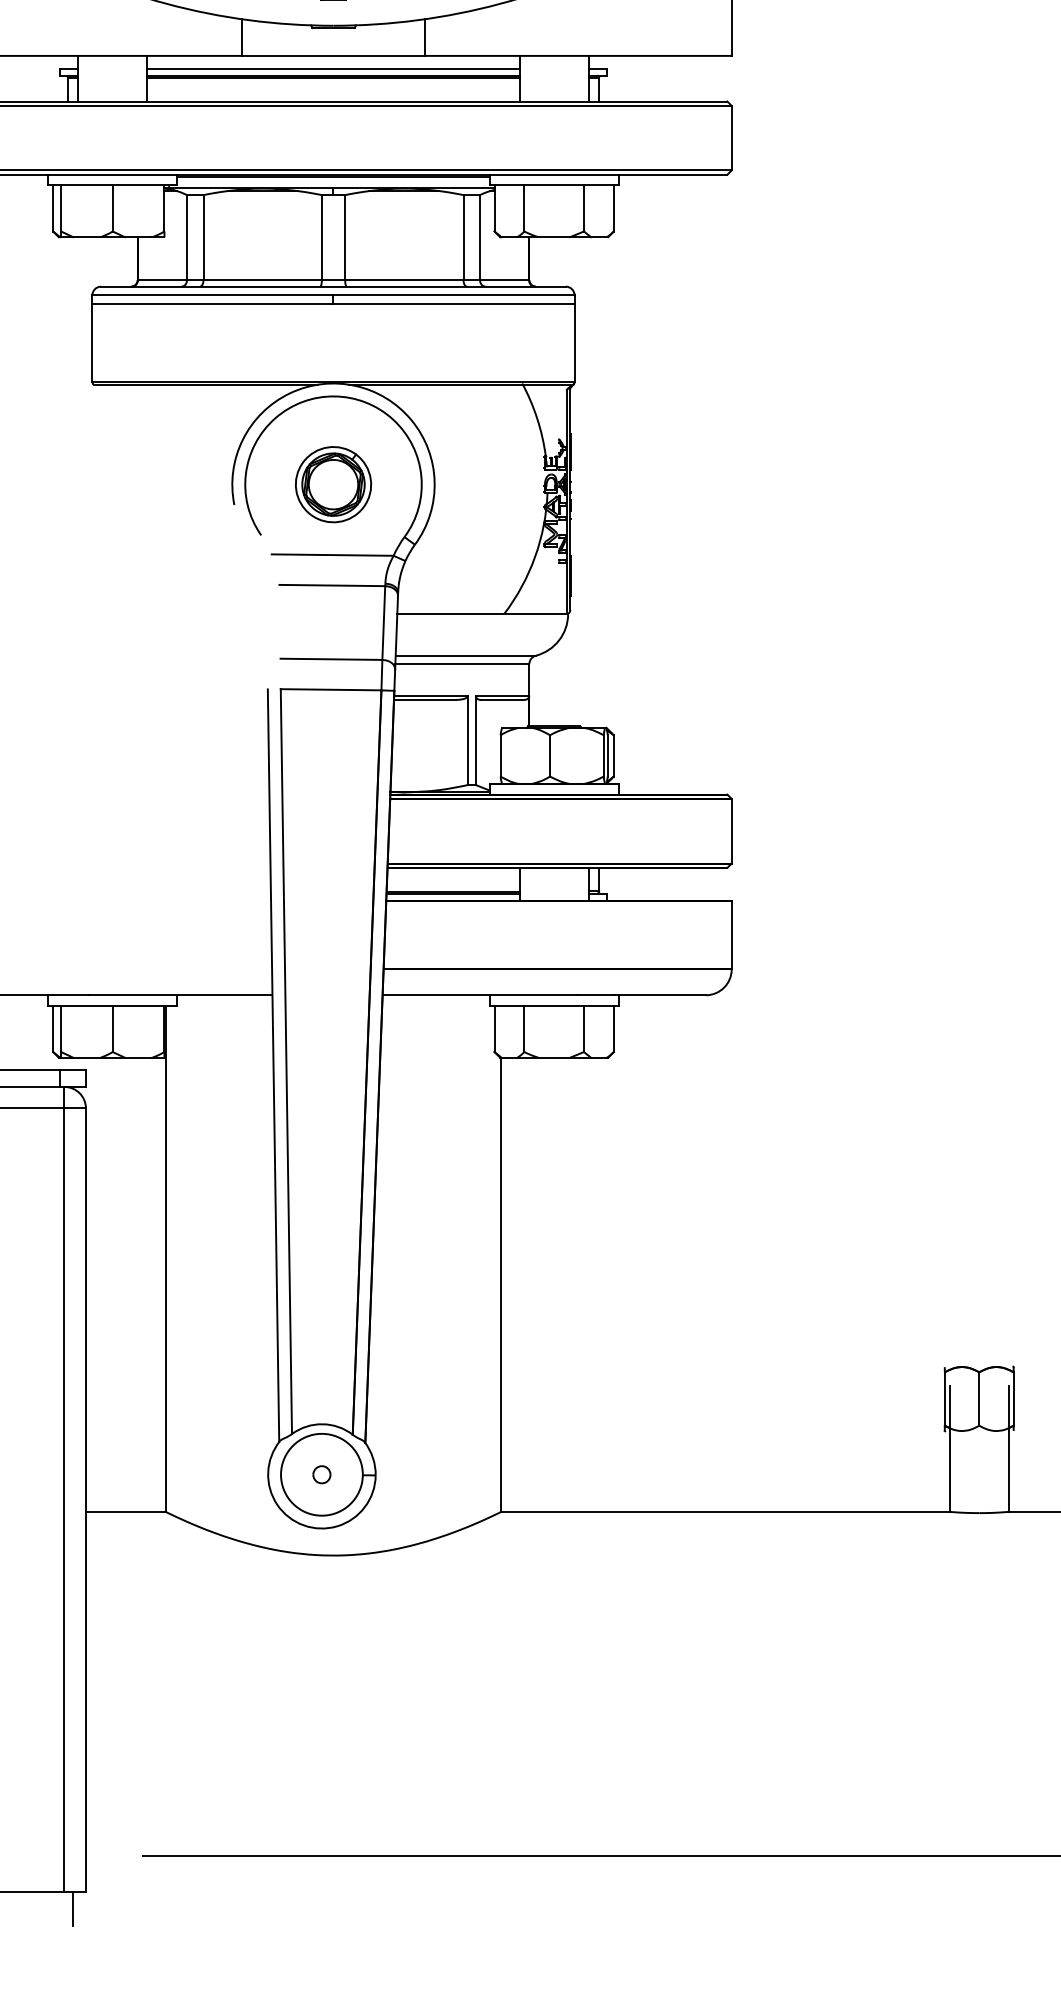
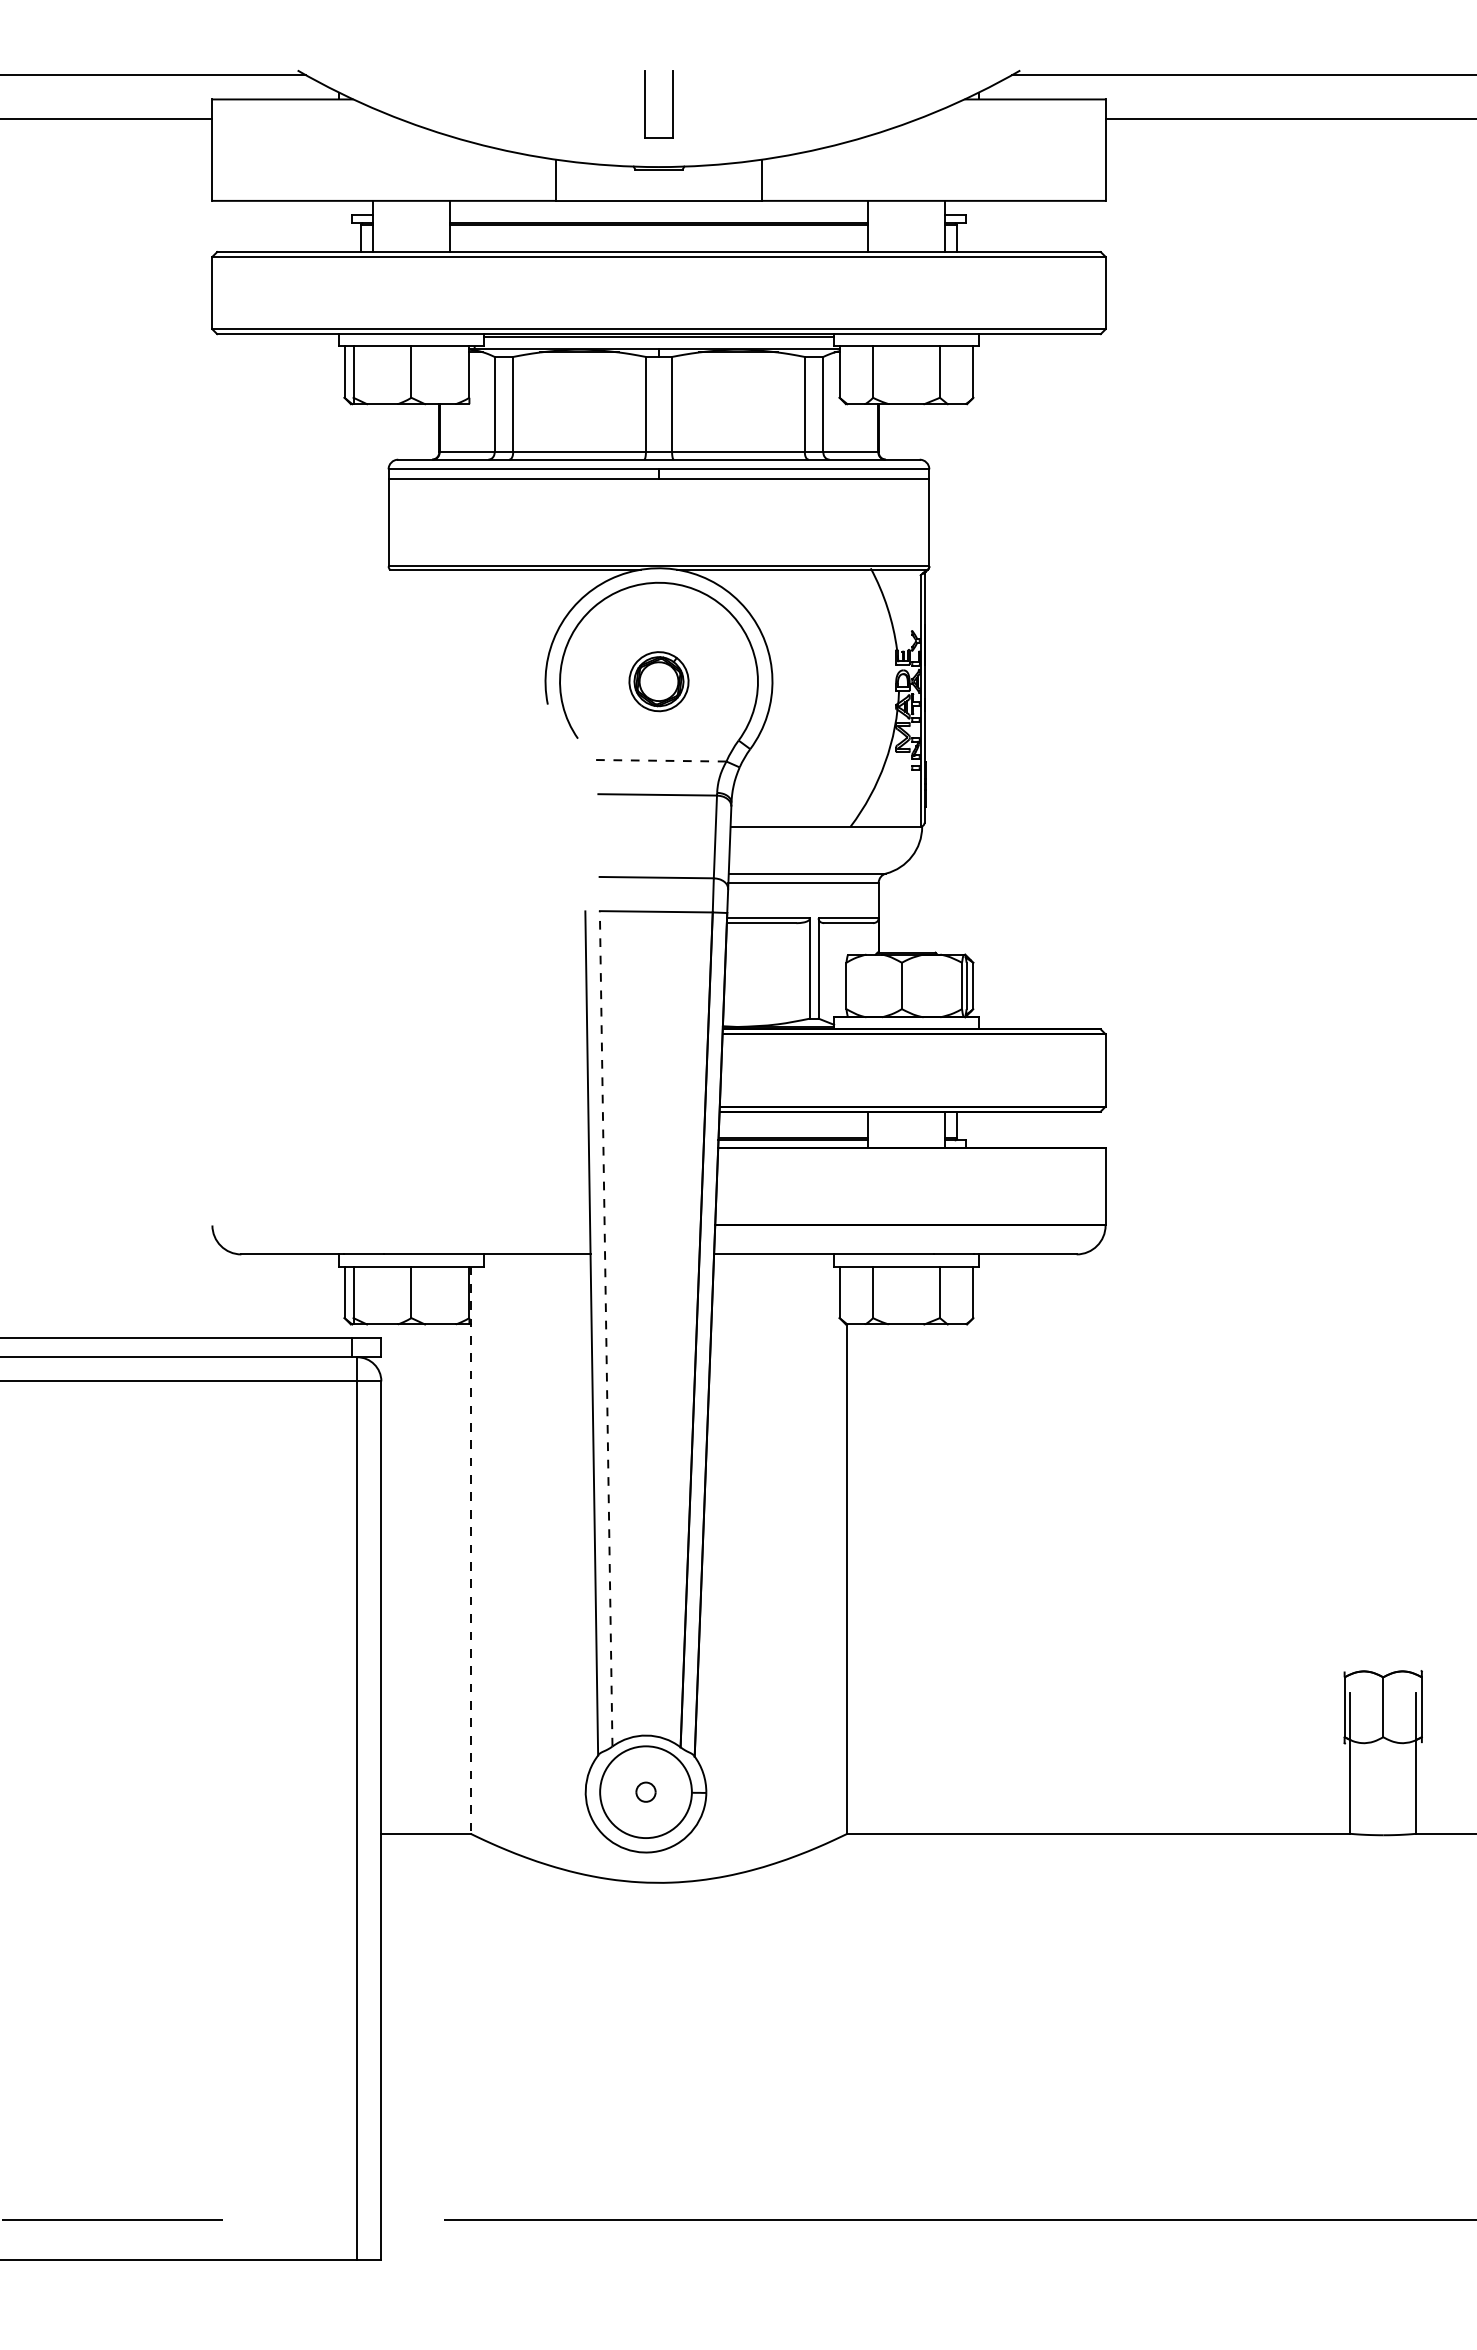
line: (333, 68) -> (658, 215), removed
part: (333, 484) -> (658, 681), size x0.7
line: (332, 554) -> (657, 760), solid -> dashed
line: (286, 1061) -> (606, 1328), solid -> dashed
line: (165, 1259) -> (470, 1550), solid -> dashed
line: (72, 1909) -> (366, 2279), removed

